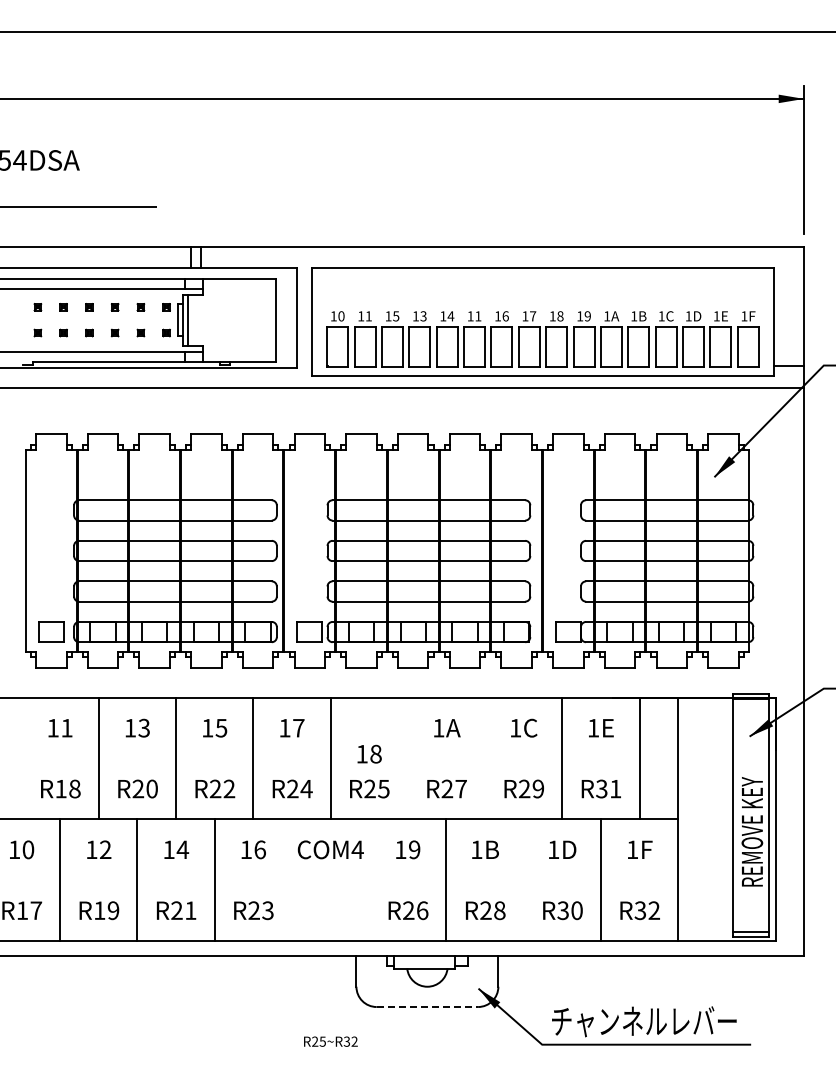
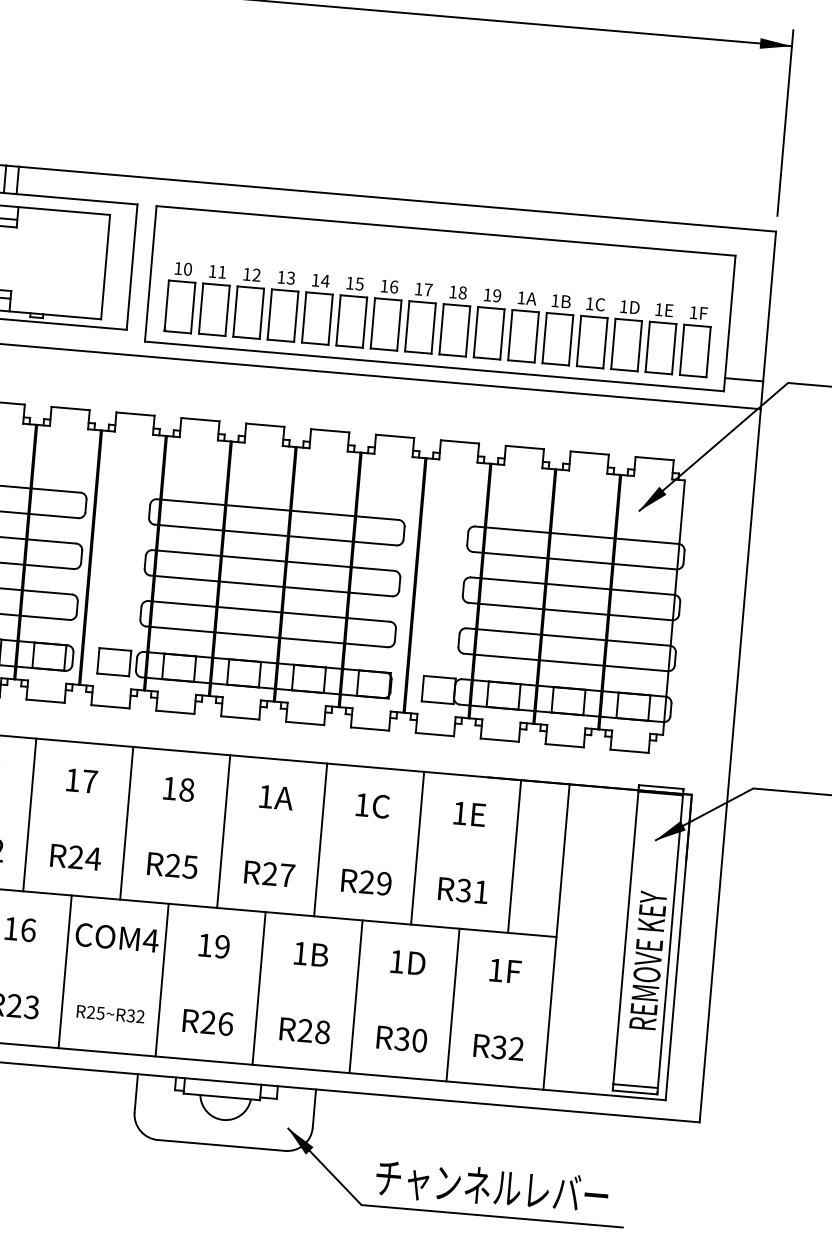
text: (396, 316) -> (257, 275), 15 -> 12
text: (478, 316) -> (359, 284), 11 -> 15
text: (369, 753) -> (178, 788), moved
line: (407, 758) -> (223, 831), added
line: (485, 758) -> (321, 839), added
line: (291, 880) -> (64, 972), added
line: (369, 880) -> (162, 980), added
line: (523, 880) -> (355, 996), added
line: (427, 1007) -> (221, 1146), dashed -> solid
text: (330, 1041) -> (110, 1013), moved

